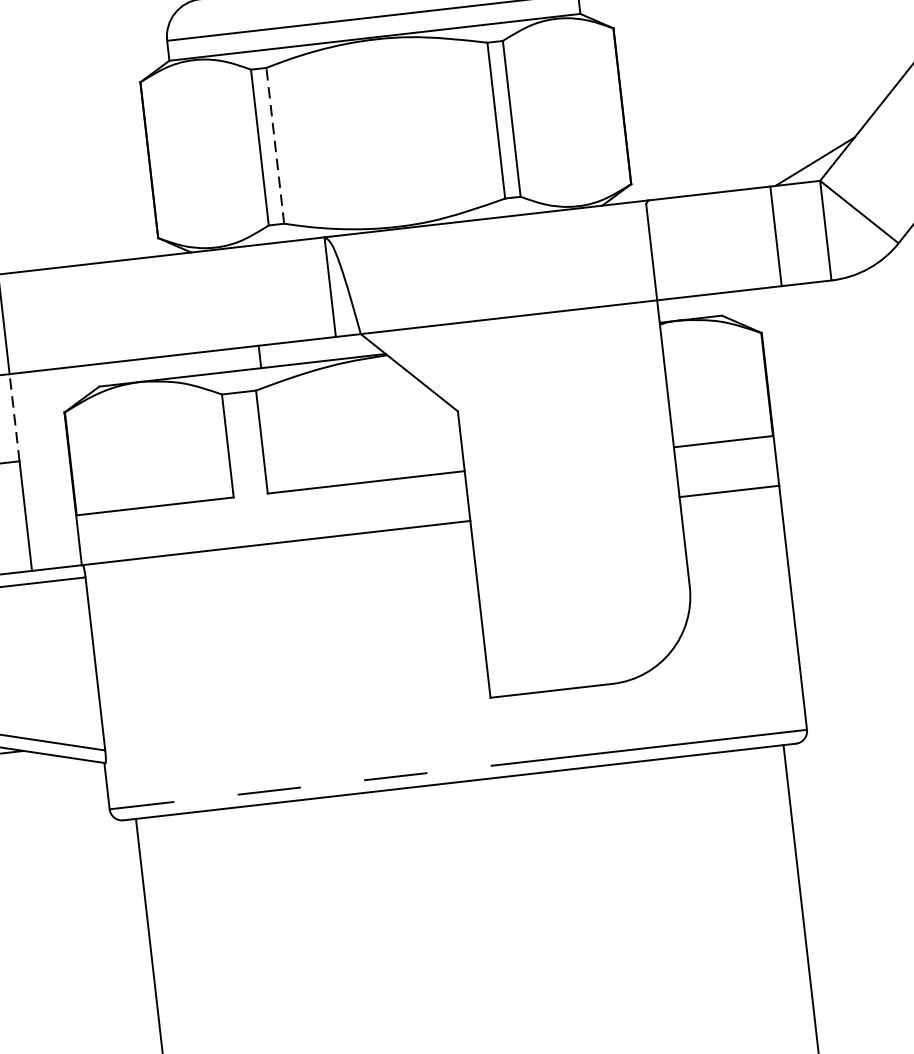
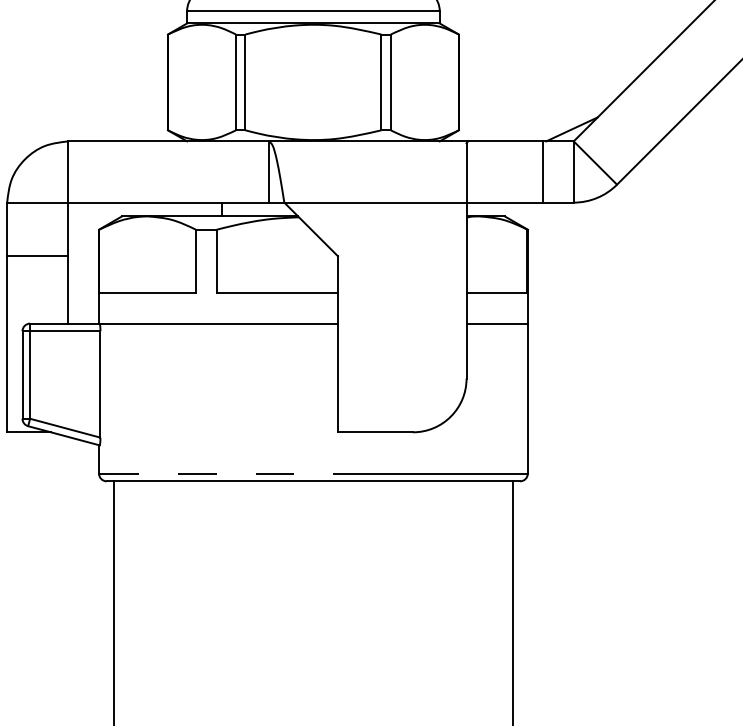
line: (275, 145) -> (245, 82), dashed -> solid
line: (14, 417) -> (68, 229), dashed -> solid

